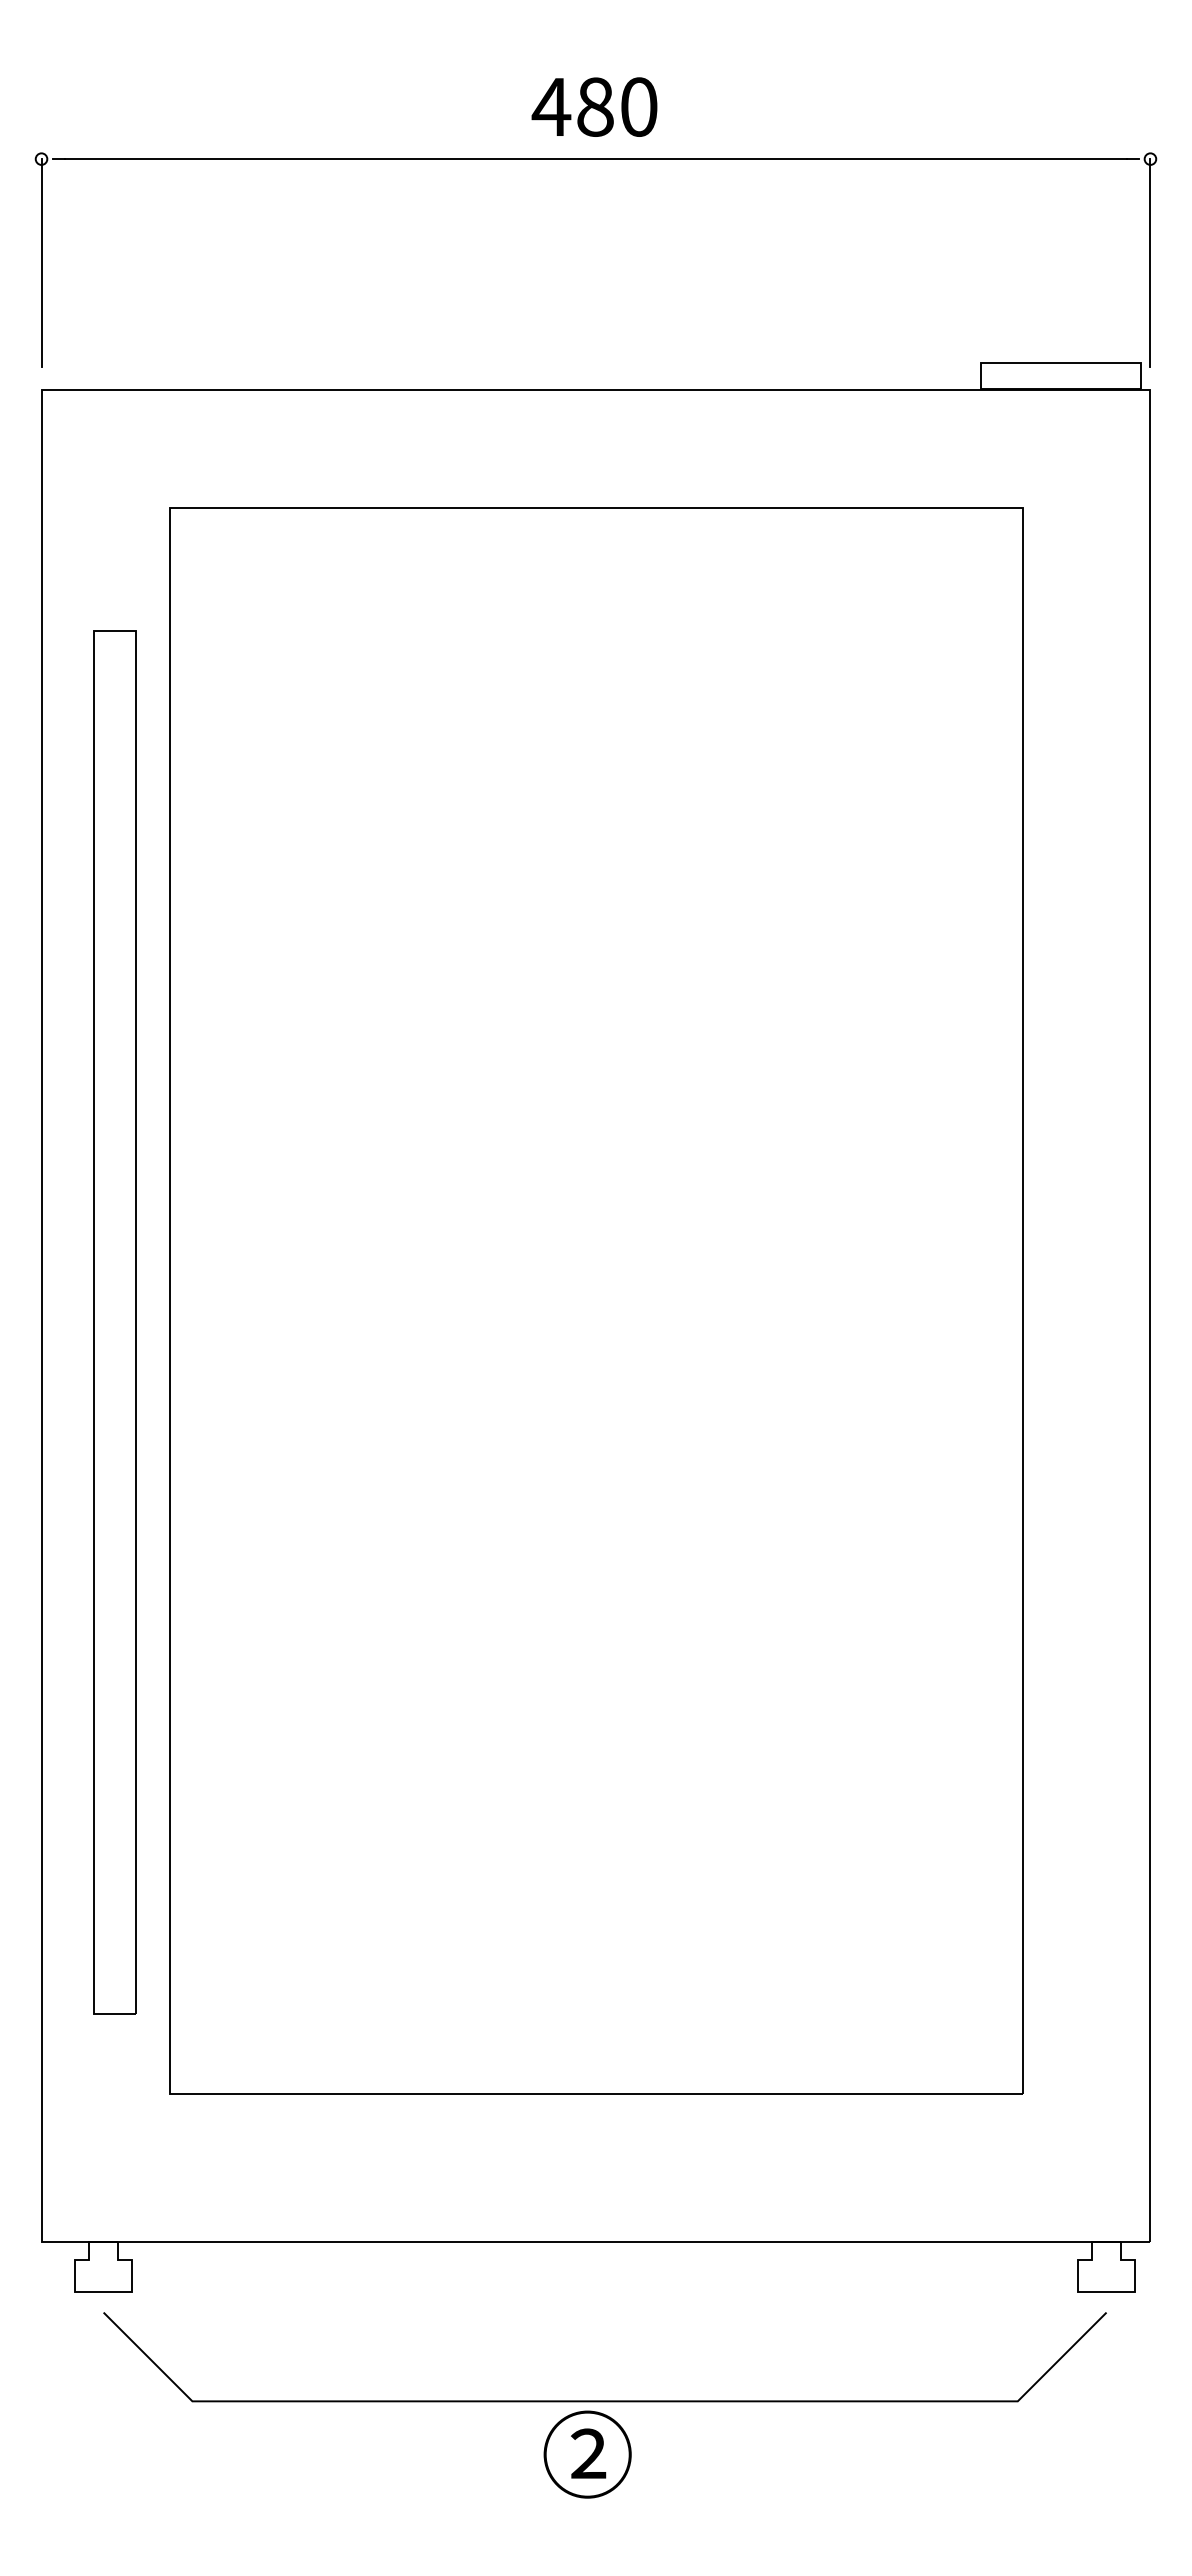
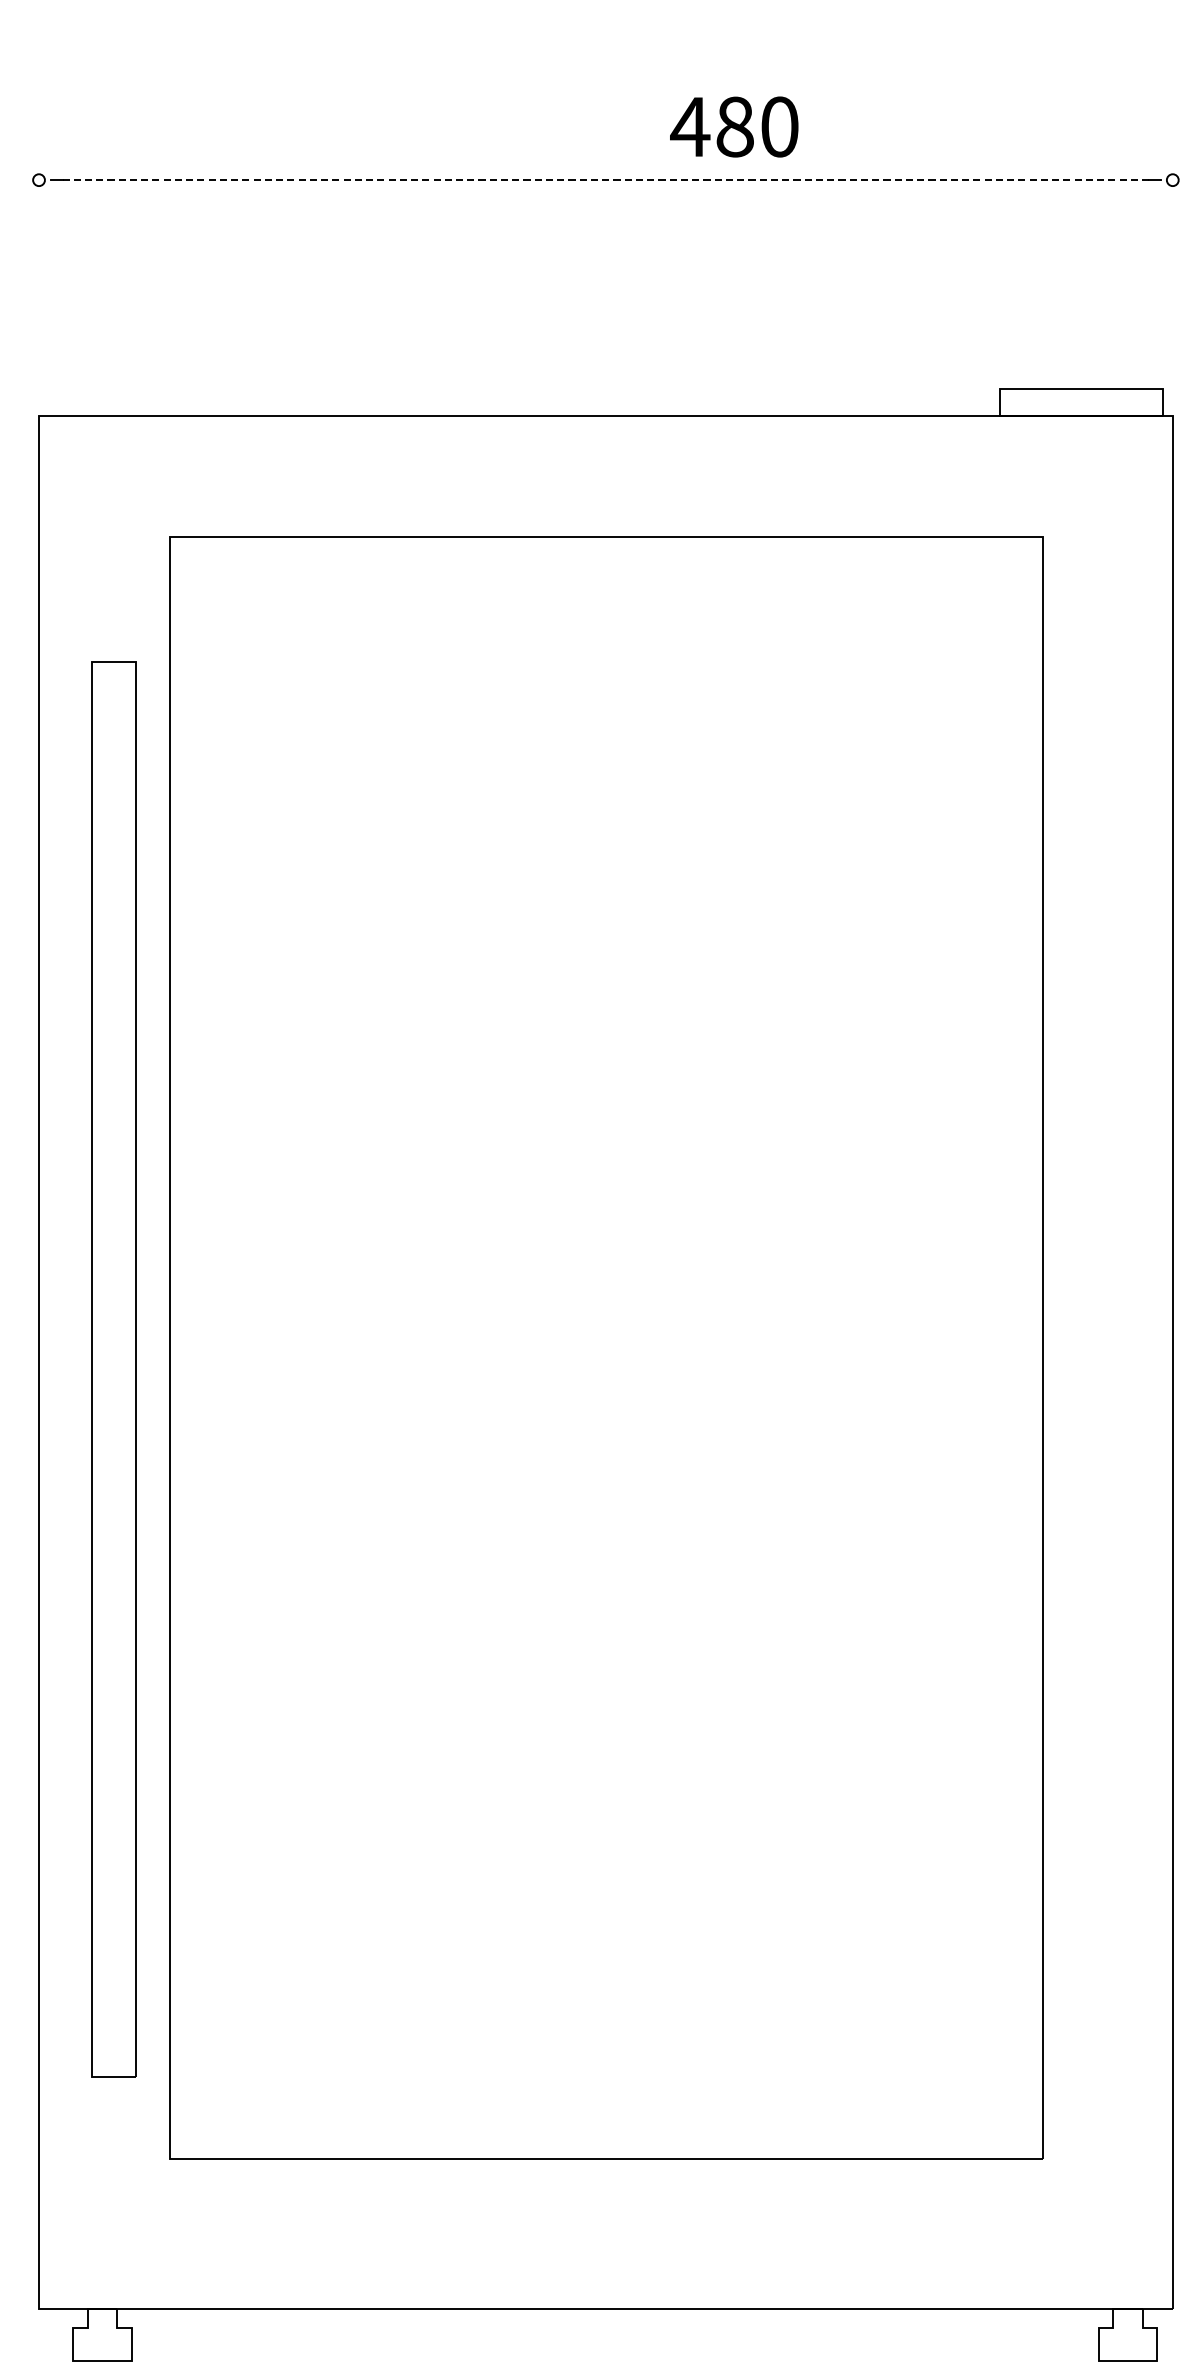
text: (594, 106) -> (734, 126), moved
line: (595, 159) -> (605, 180), solid -> dashed
line: (41, 263) -> (38, 286), removed
line: (1150, 263) -> (1172, 286), removed

